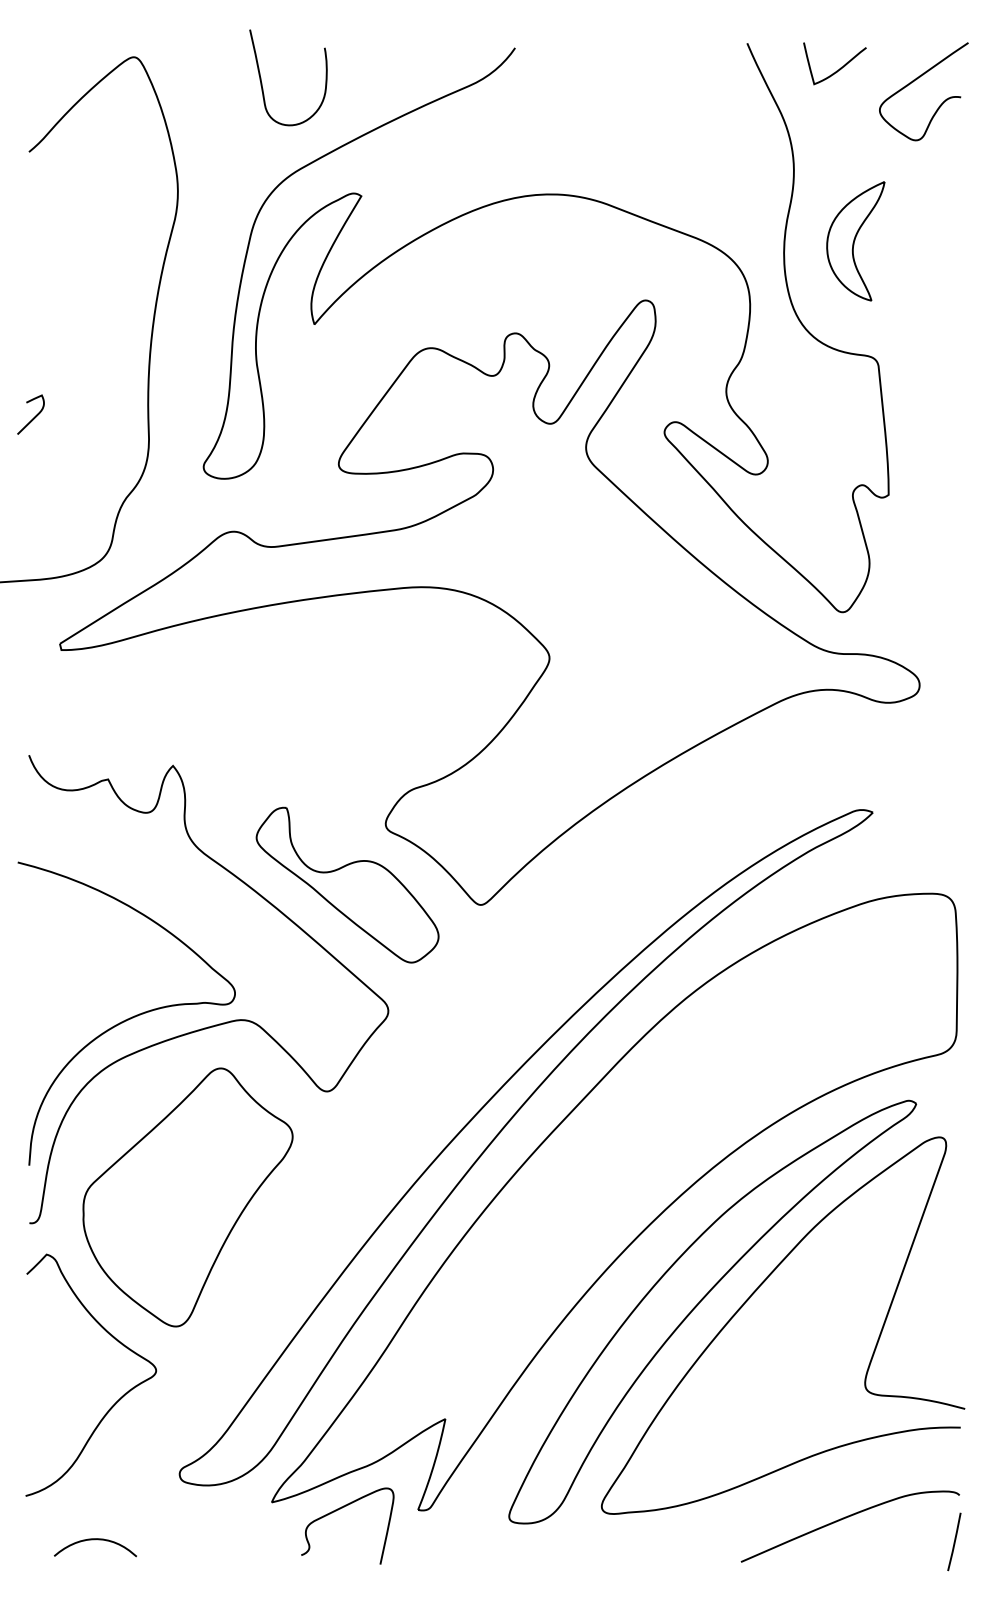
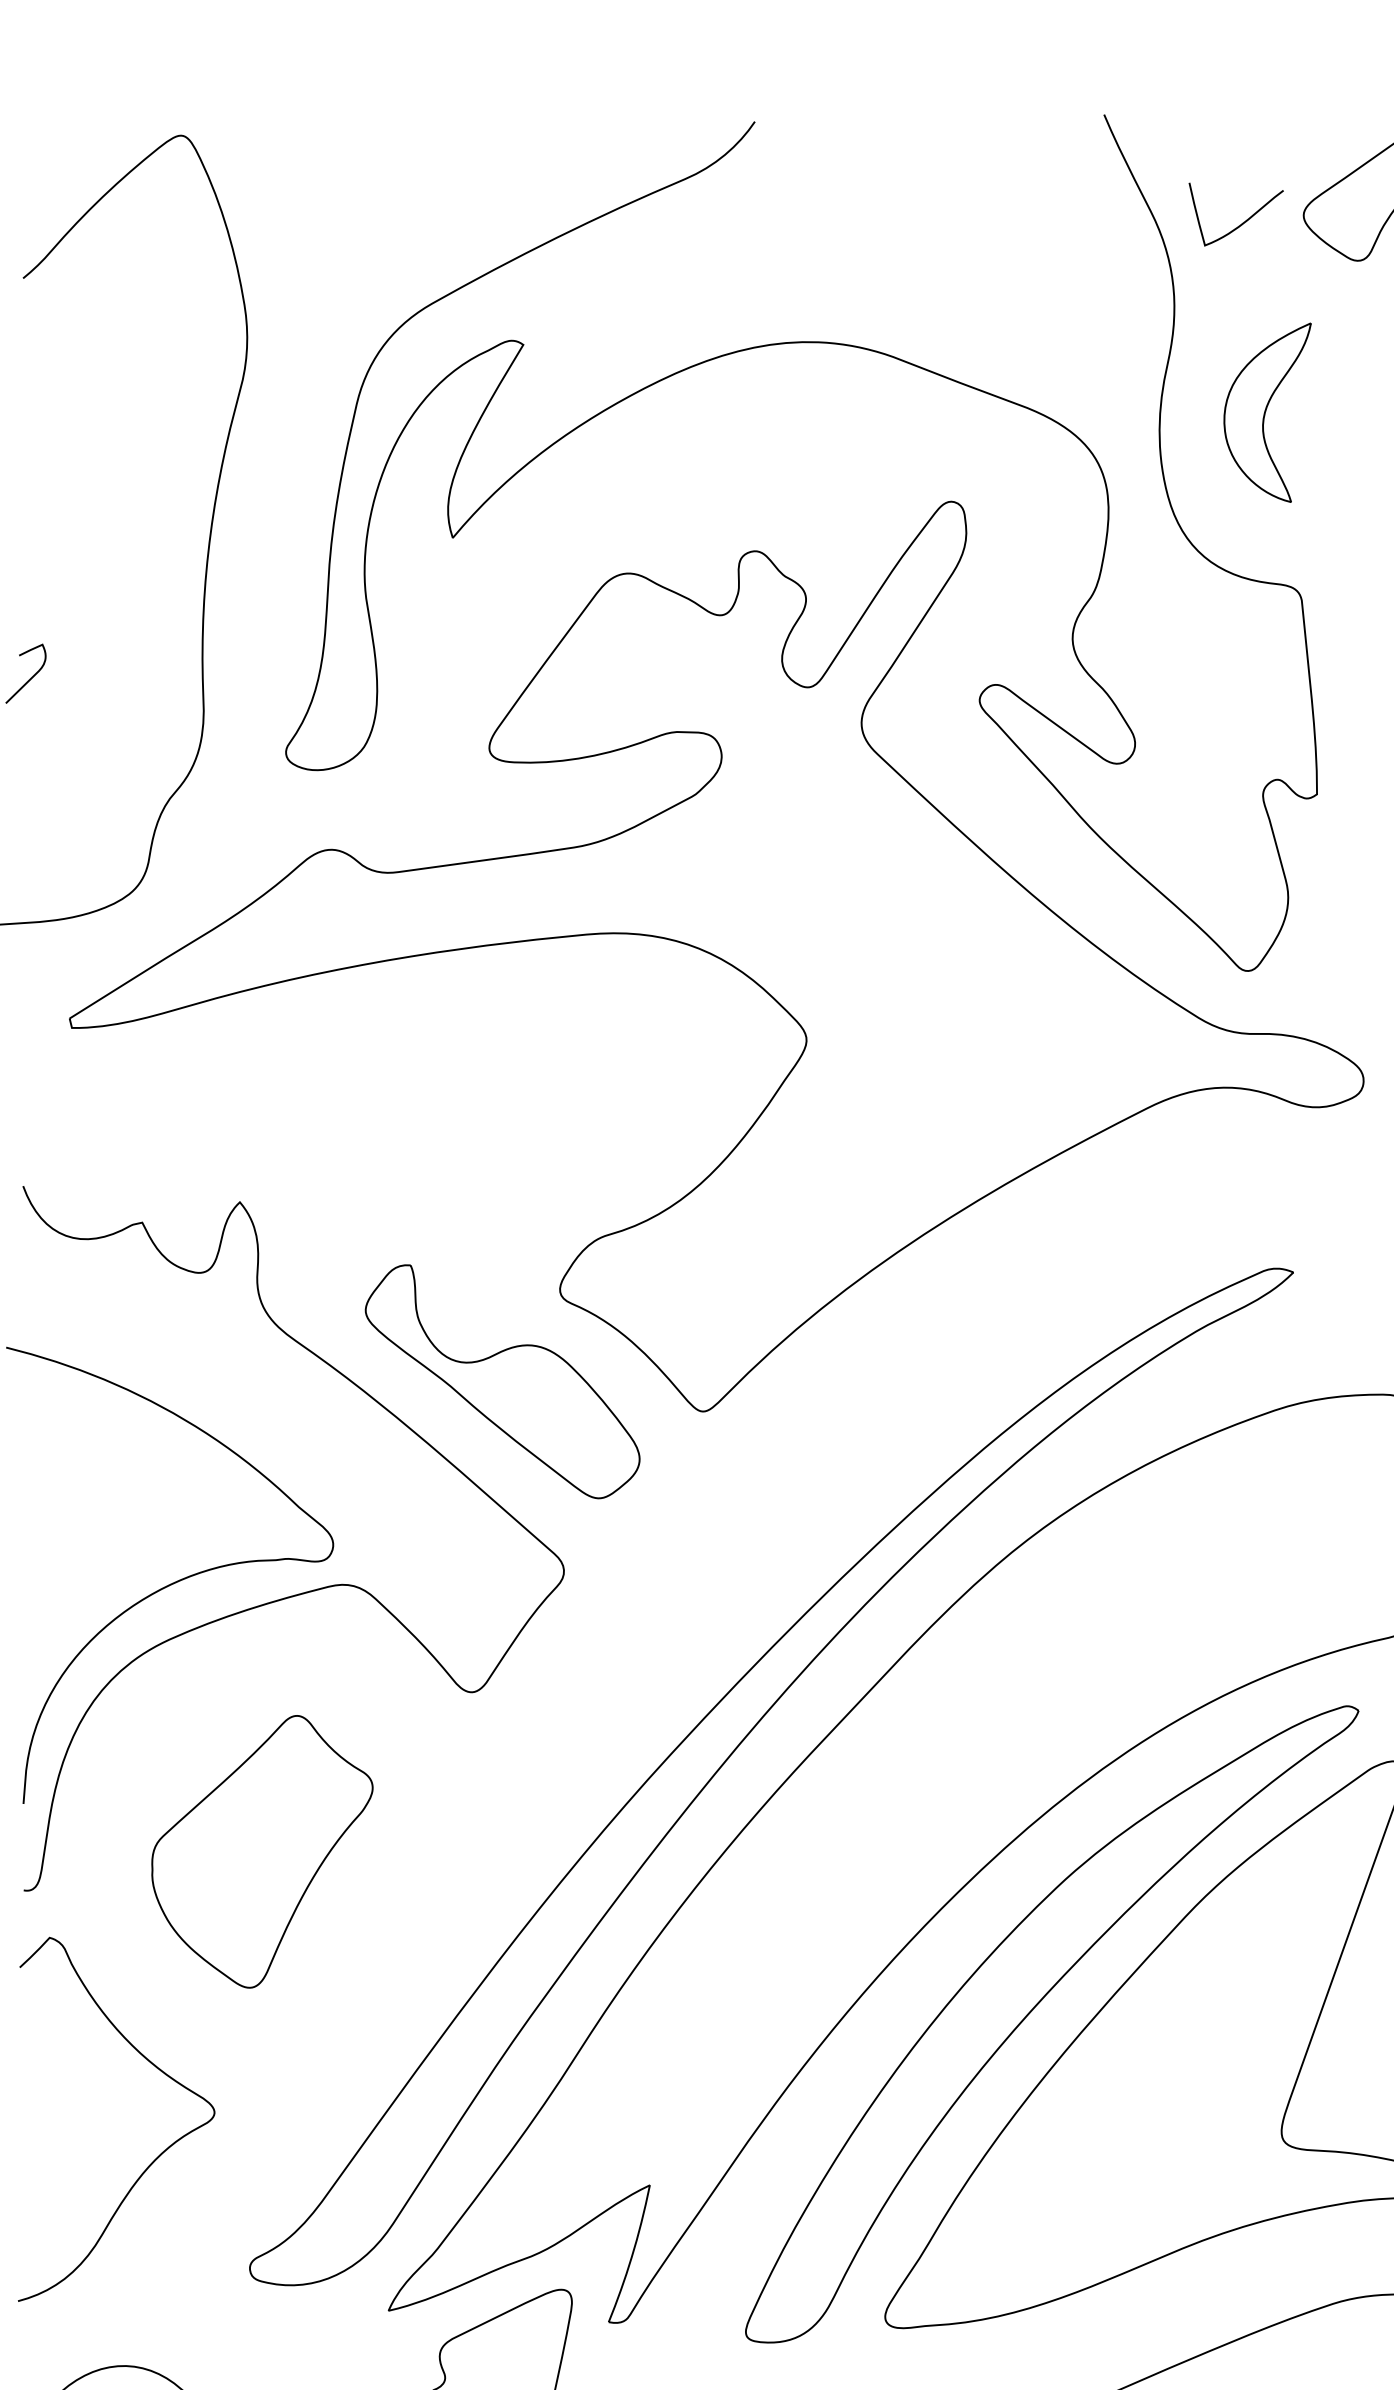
curve: (839, 68) -> (1242, 221), moved
curve: (262, 83) -> (374, 175), removed
part: (187, 1197) -> (261, 1851), size x0.7

